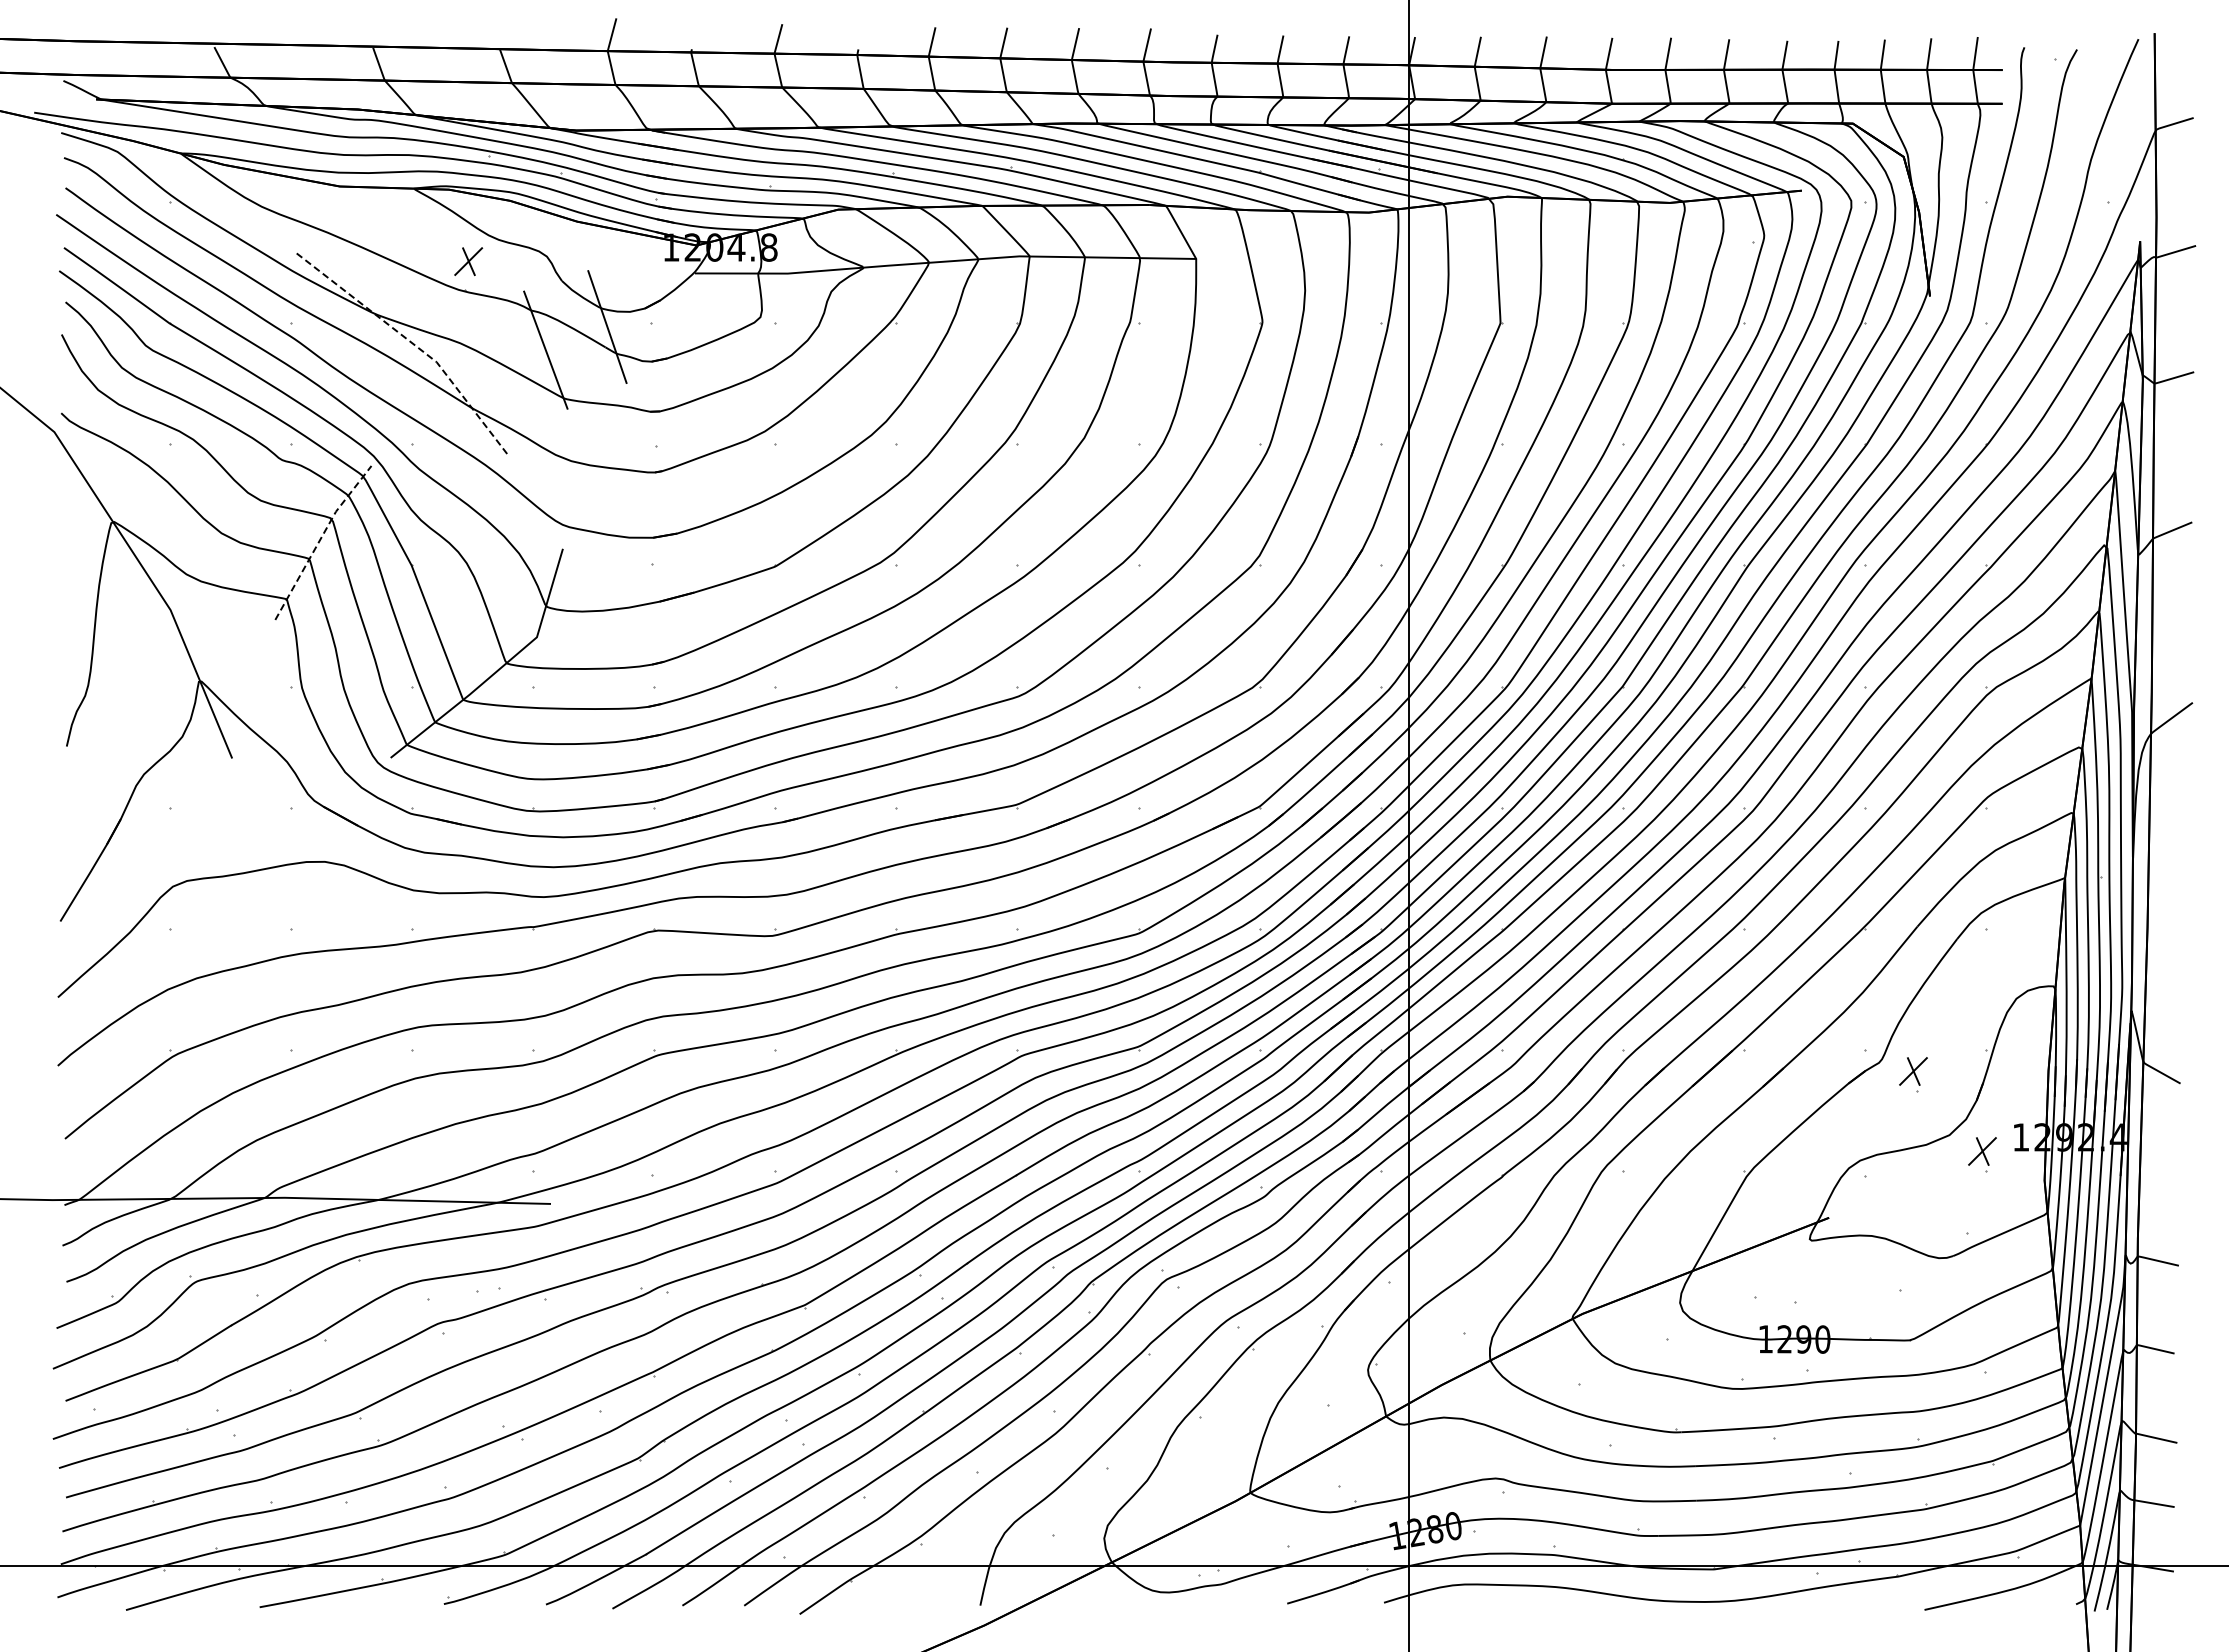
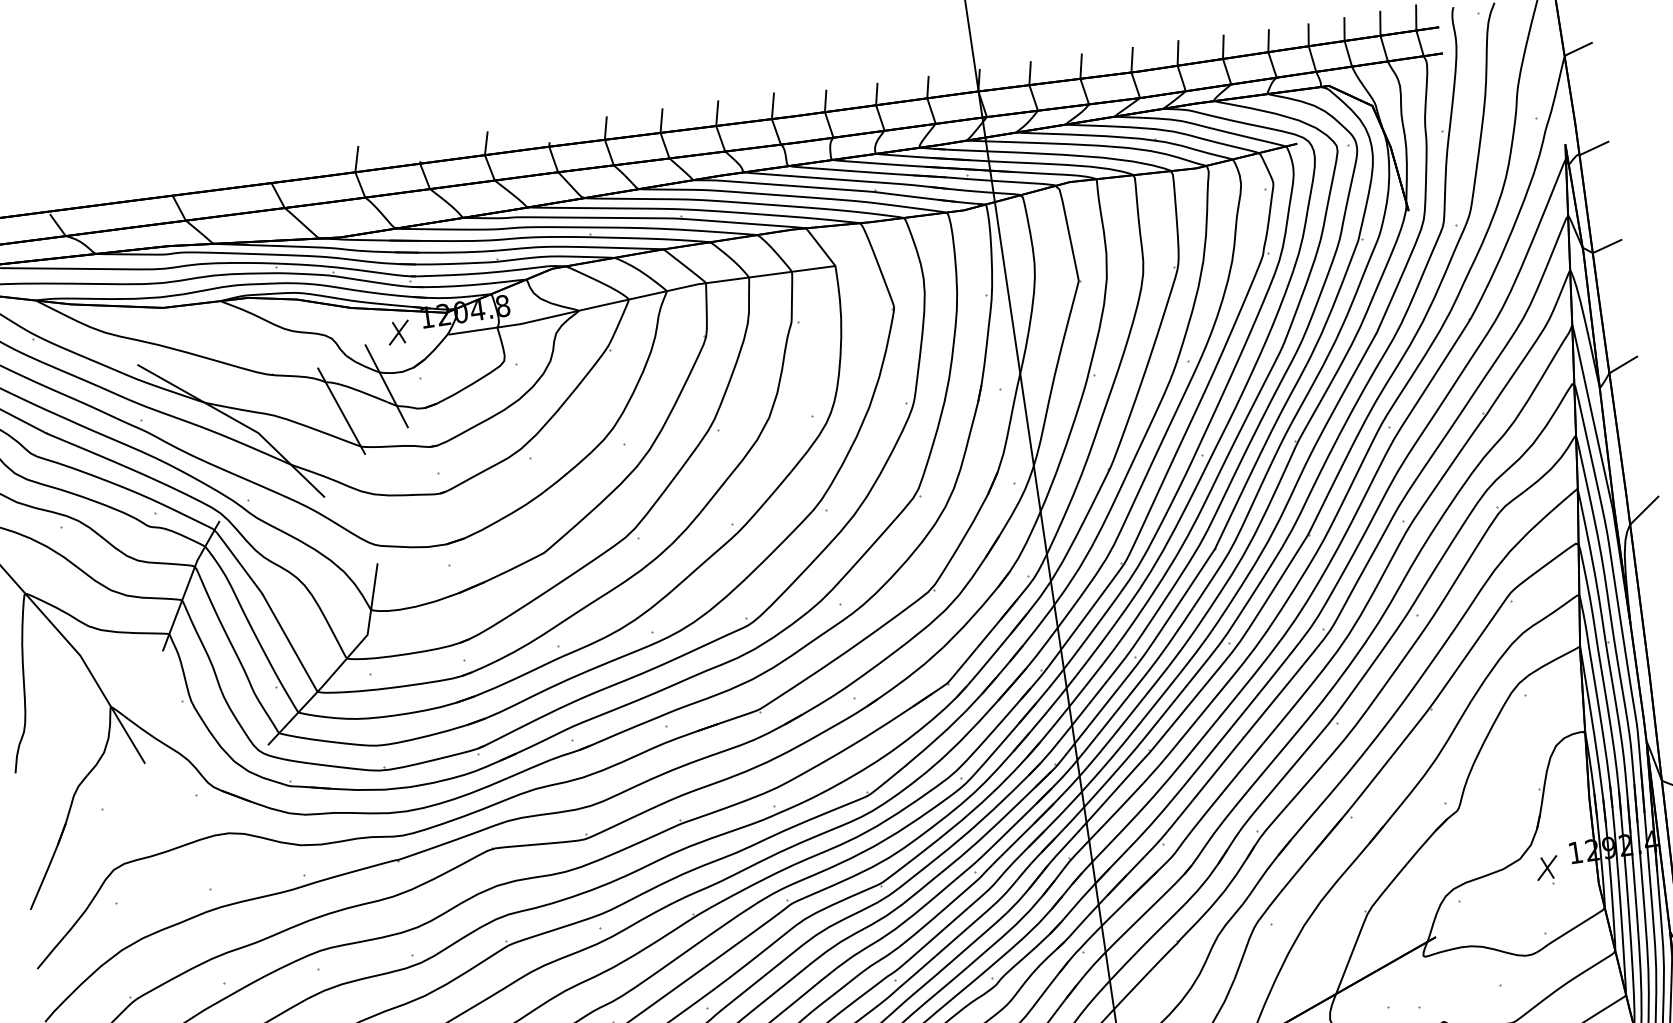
part: (468, 261) -> (398, 332), moved
line: (413, 344) -> (238, 421), dashed -> solid
line: (320, 540) -> (188, 584), dashed -> solid
part: (1913, 1074) -> (1485, 816), removed

